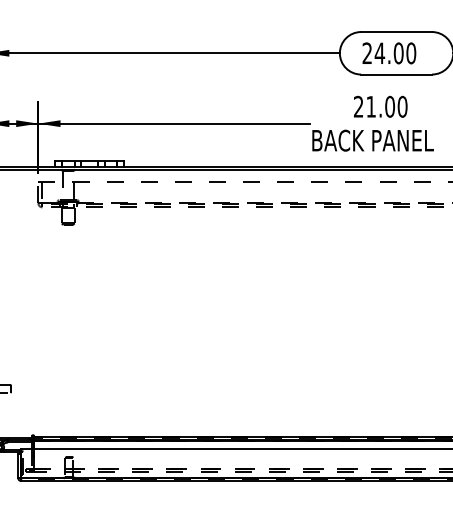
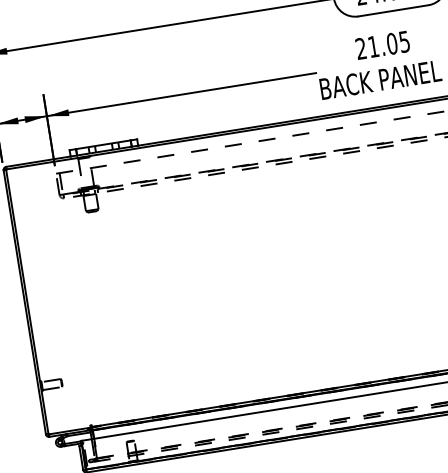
text: (402, 106) -> (404, 41), 21.00 -> 21.05

